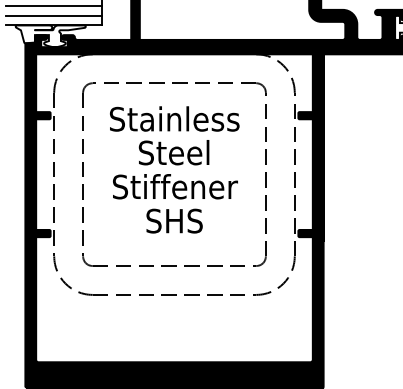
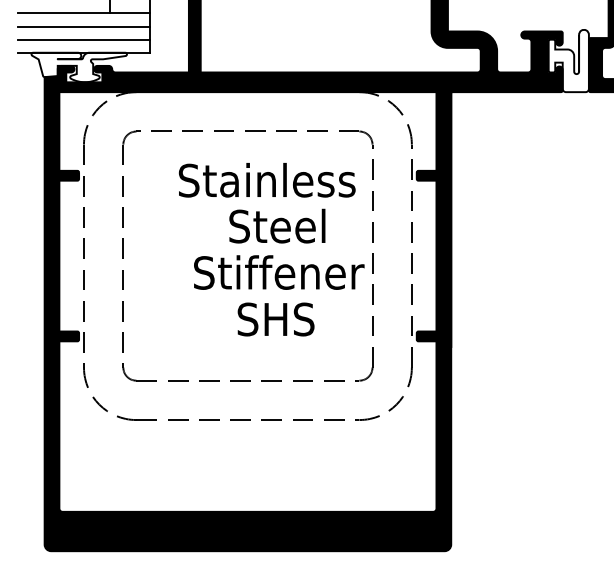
text: (174, 119) -> (266, 180), moved
text: (174, 152) -> (277, 225), moved
text: (175, 186) -> (279, 272), moved
text: (174, 221) -> (275, 319), moved

